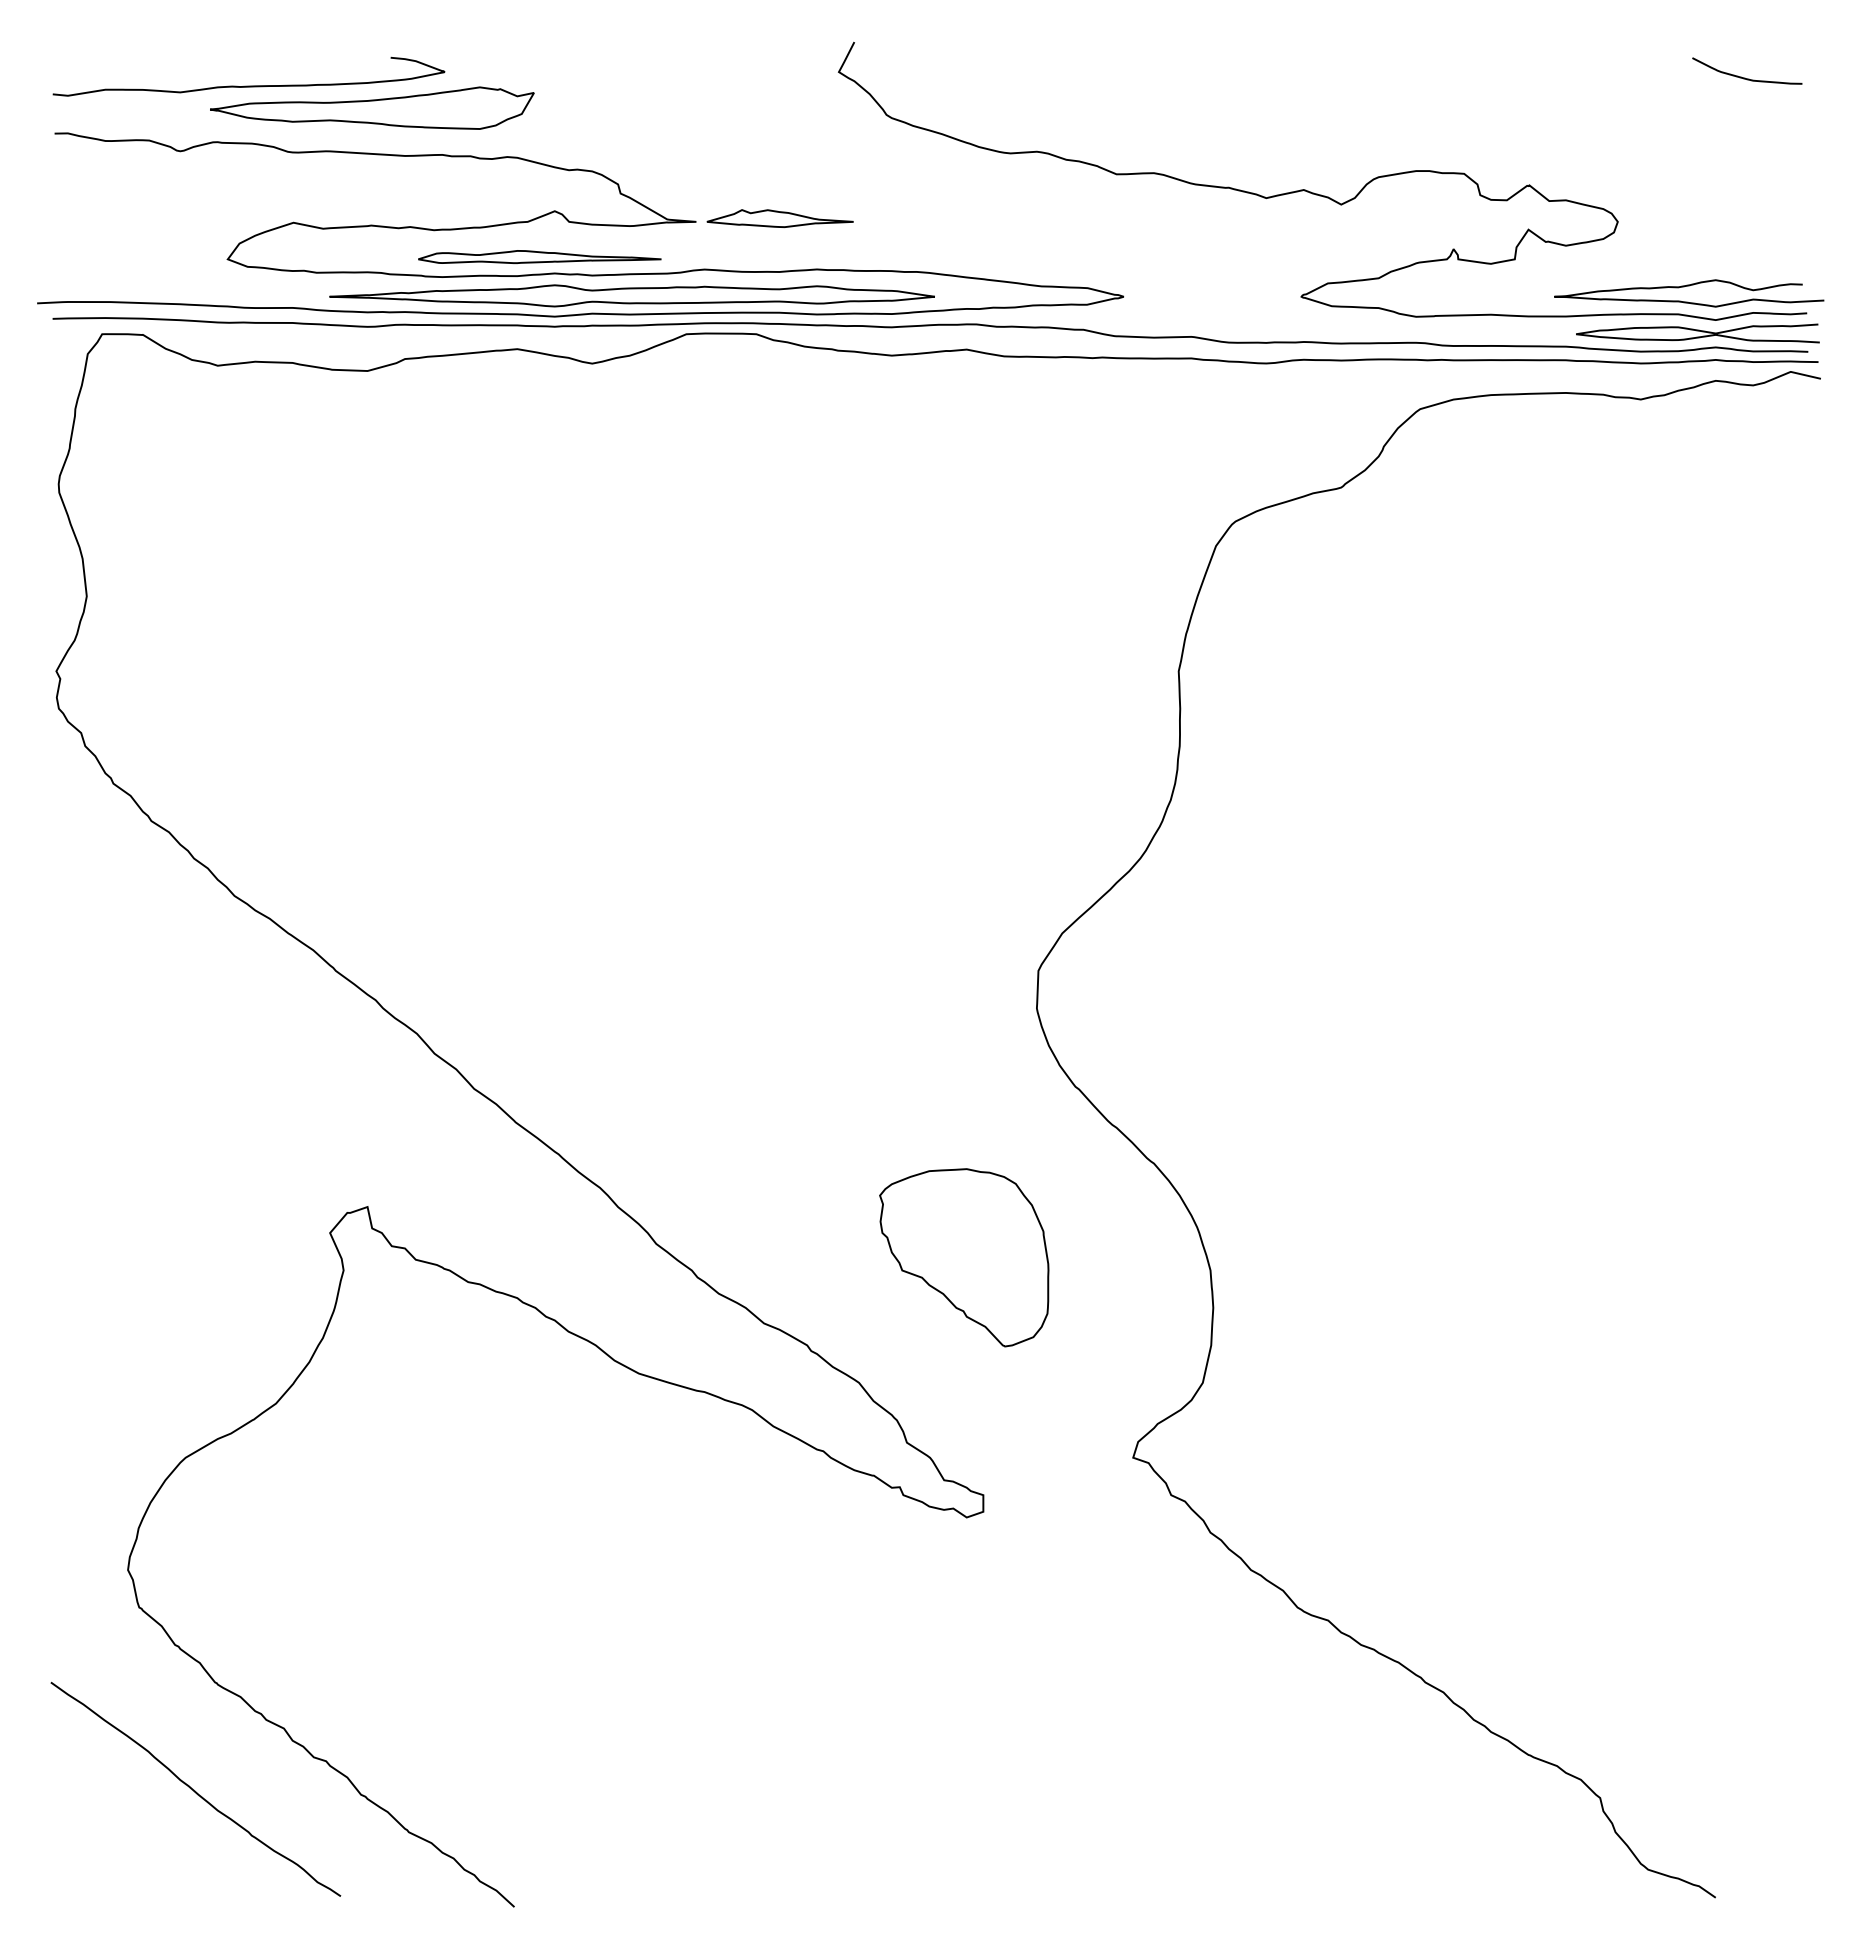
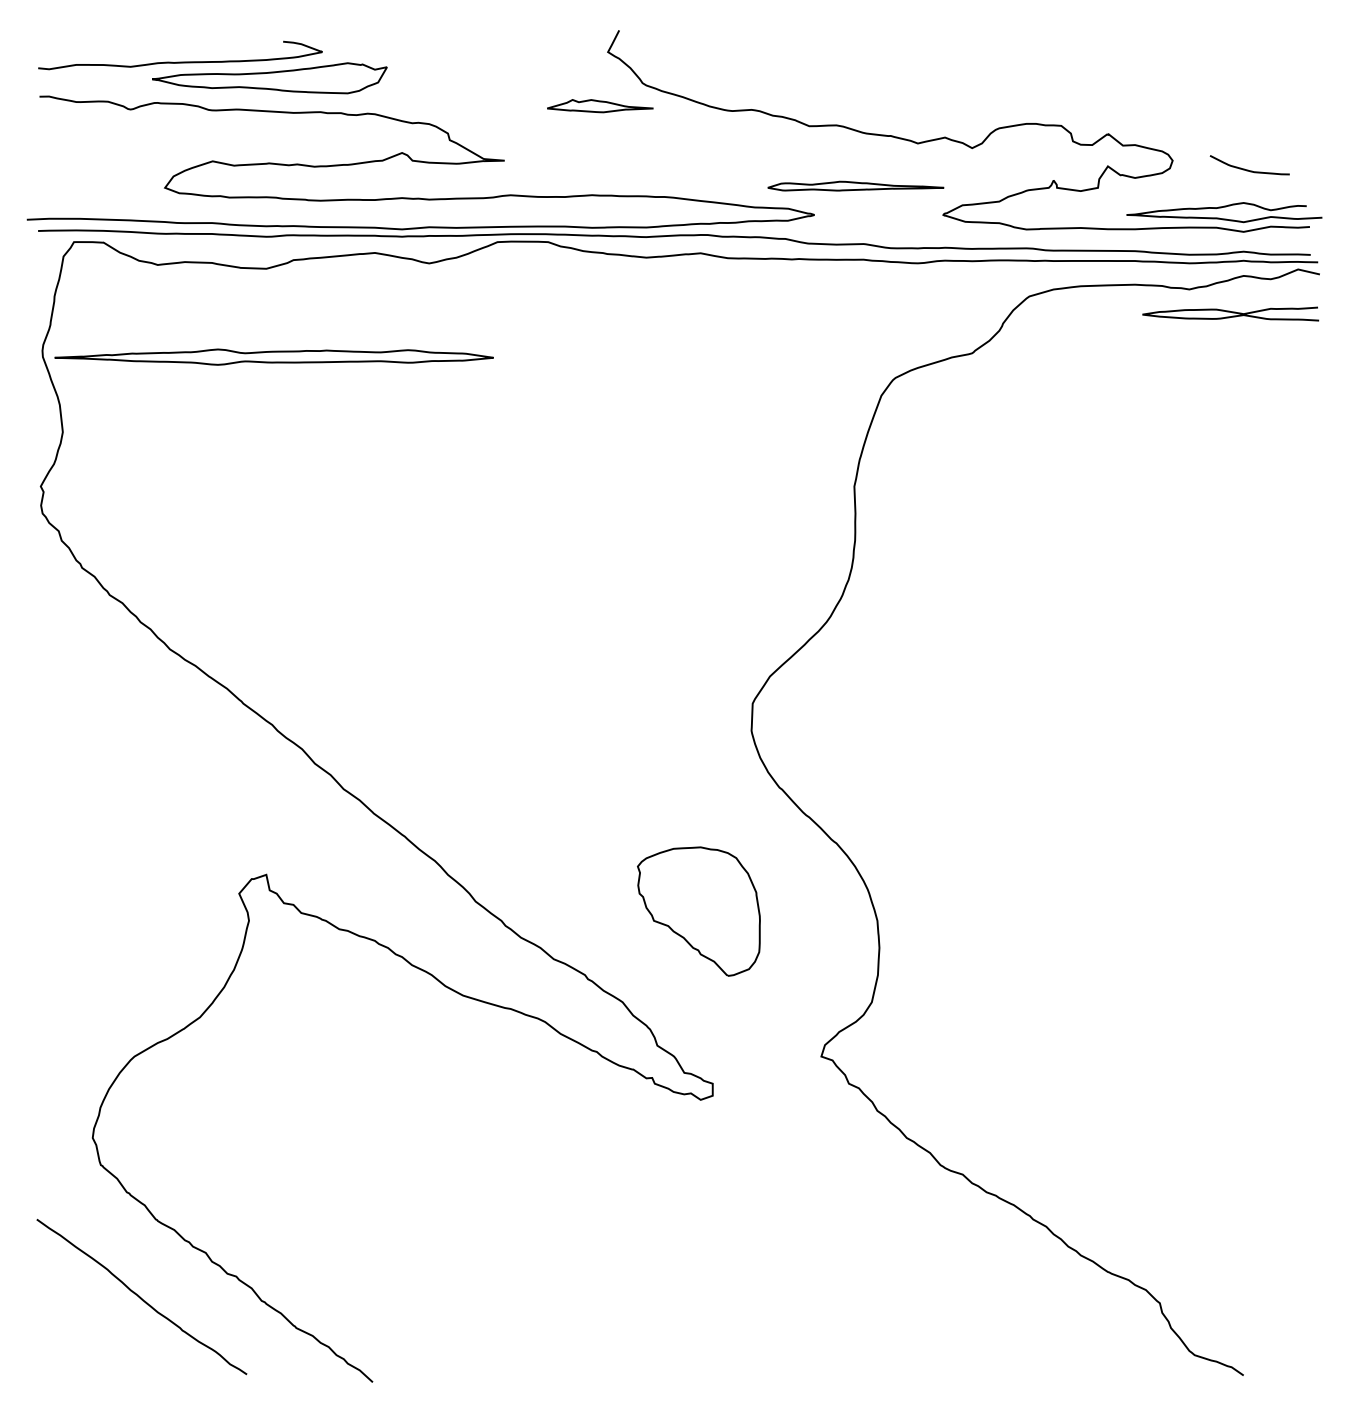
curve: (1745, 77) -> (1248, 169), moved
part: (779, 218) -> (599, 106), moved
part: (539, 256) -> (855, 185), moved
part: (631, 295) -> (273, 356), moved
curve: (1697, 331) -> (1230, 312), moved

